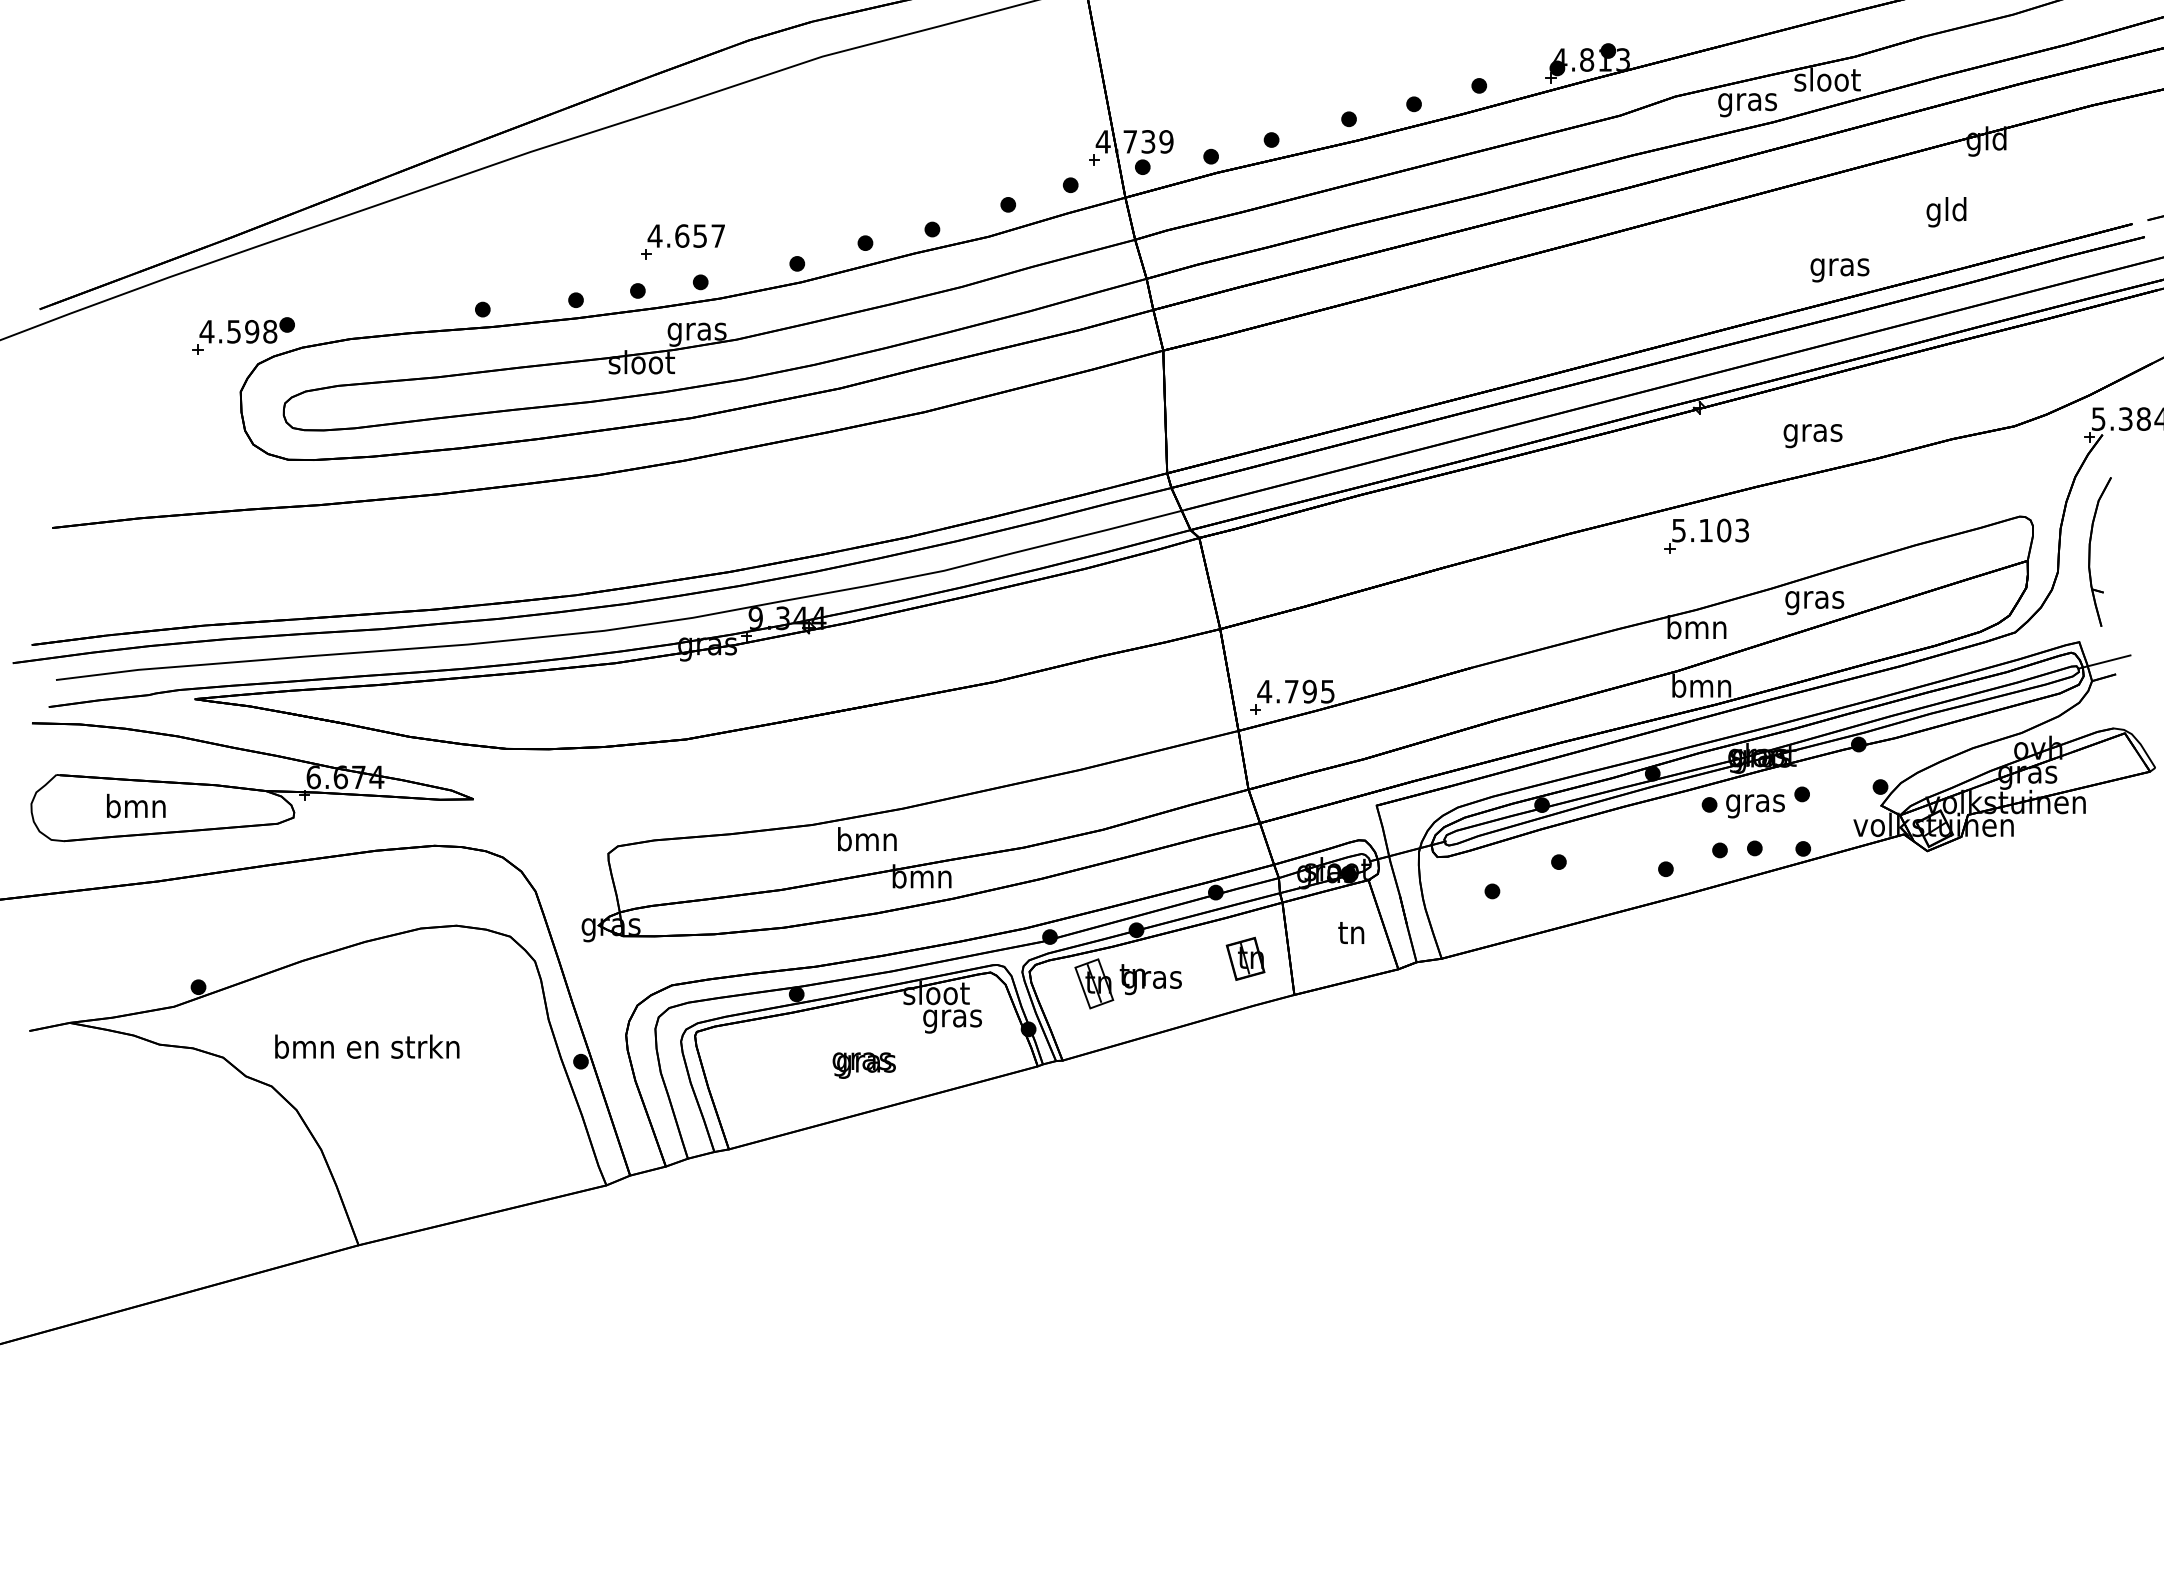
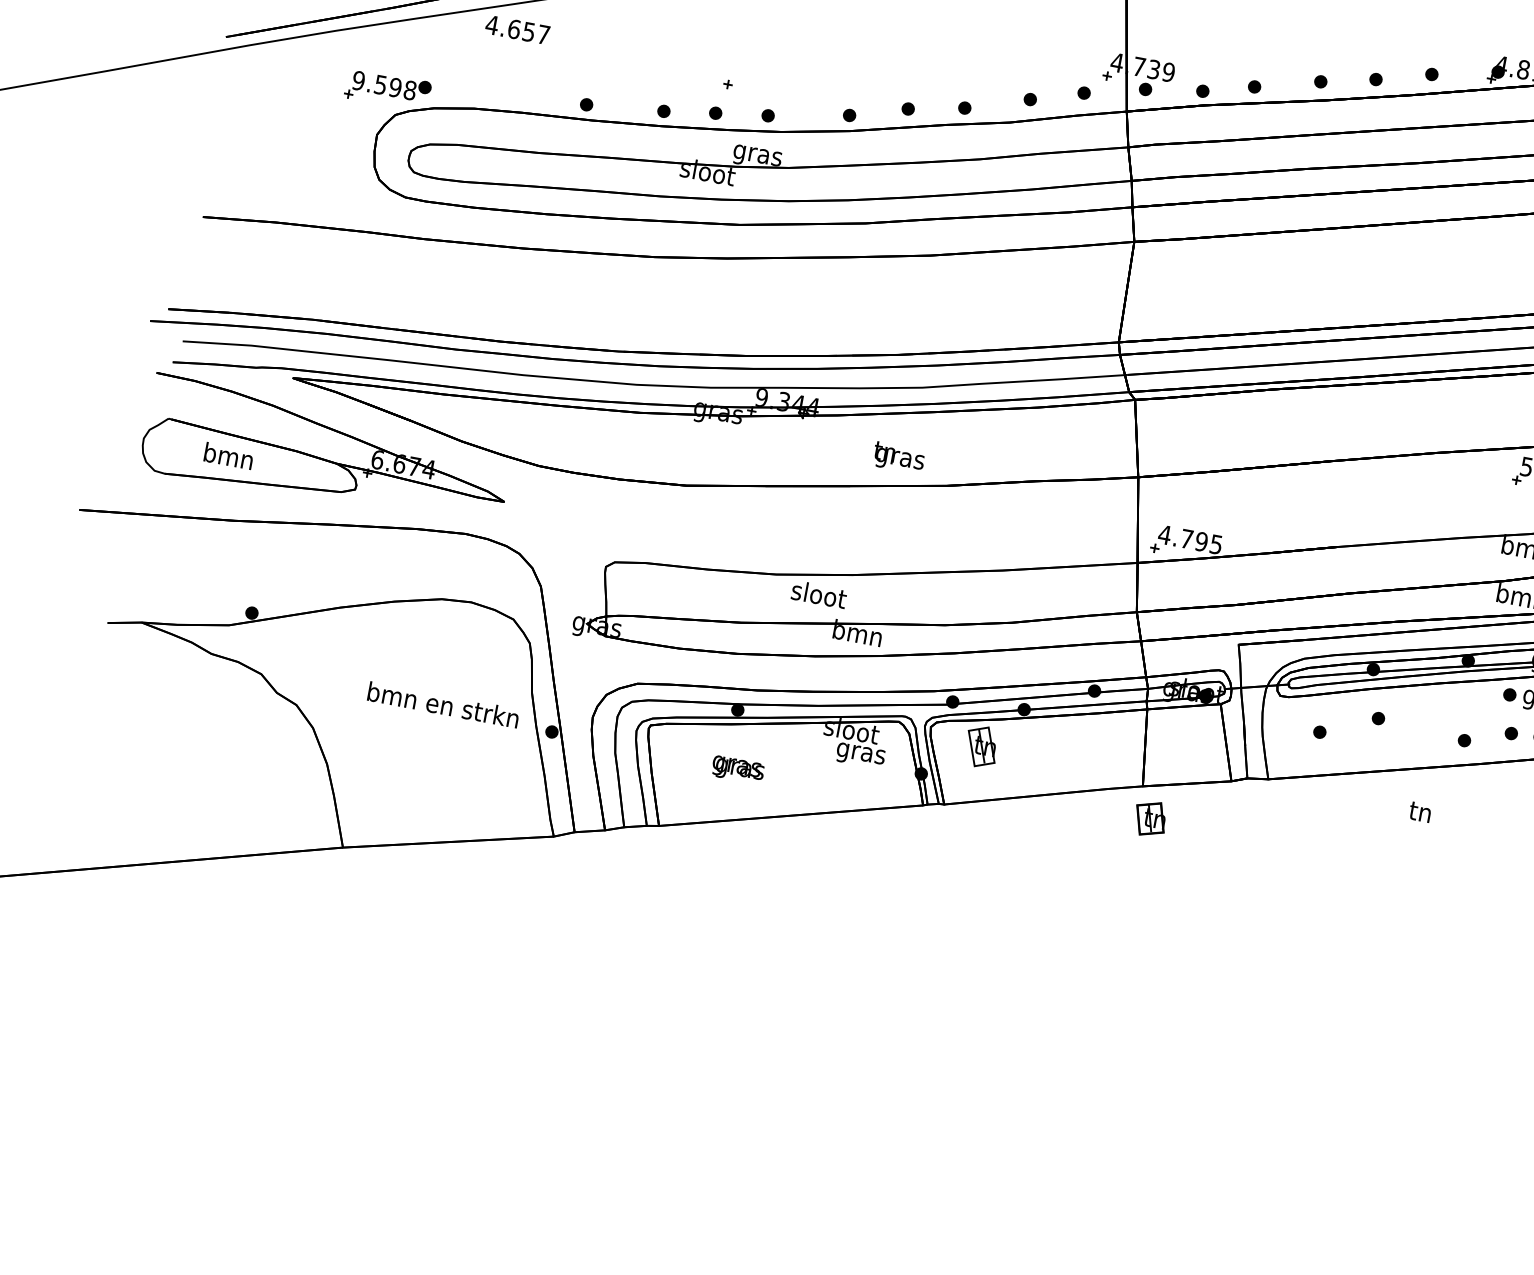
text: (685, 235) -> (517, 29), moved
text: (206, 331) -> (358, 80), 4.598 -> 9.598
text: (867, 839) -> (819, 594), bmn -> sloot
text: (1351, 932) -> (1420, 811), moved
part: (1245, 958) -> (1150, 818), moved
text: (1150, 979) -> (898, 458), moved
text: (367, 1046) -> (443, 704), moved
text: (863, 1065) -> (737, 769), moved

